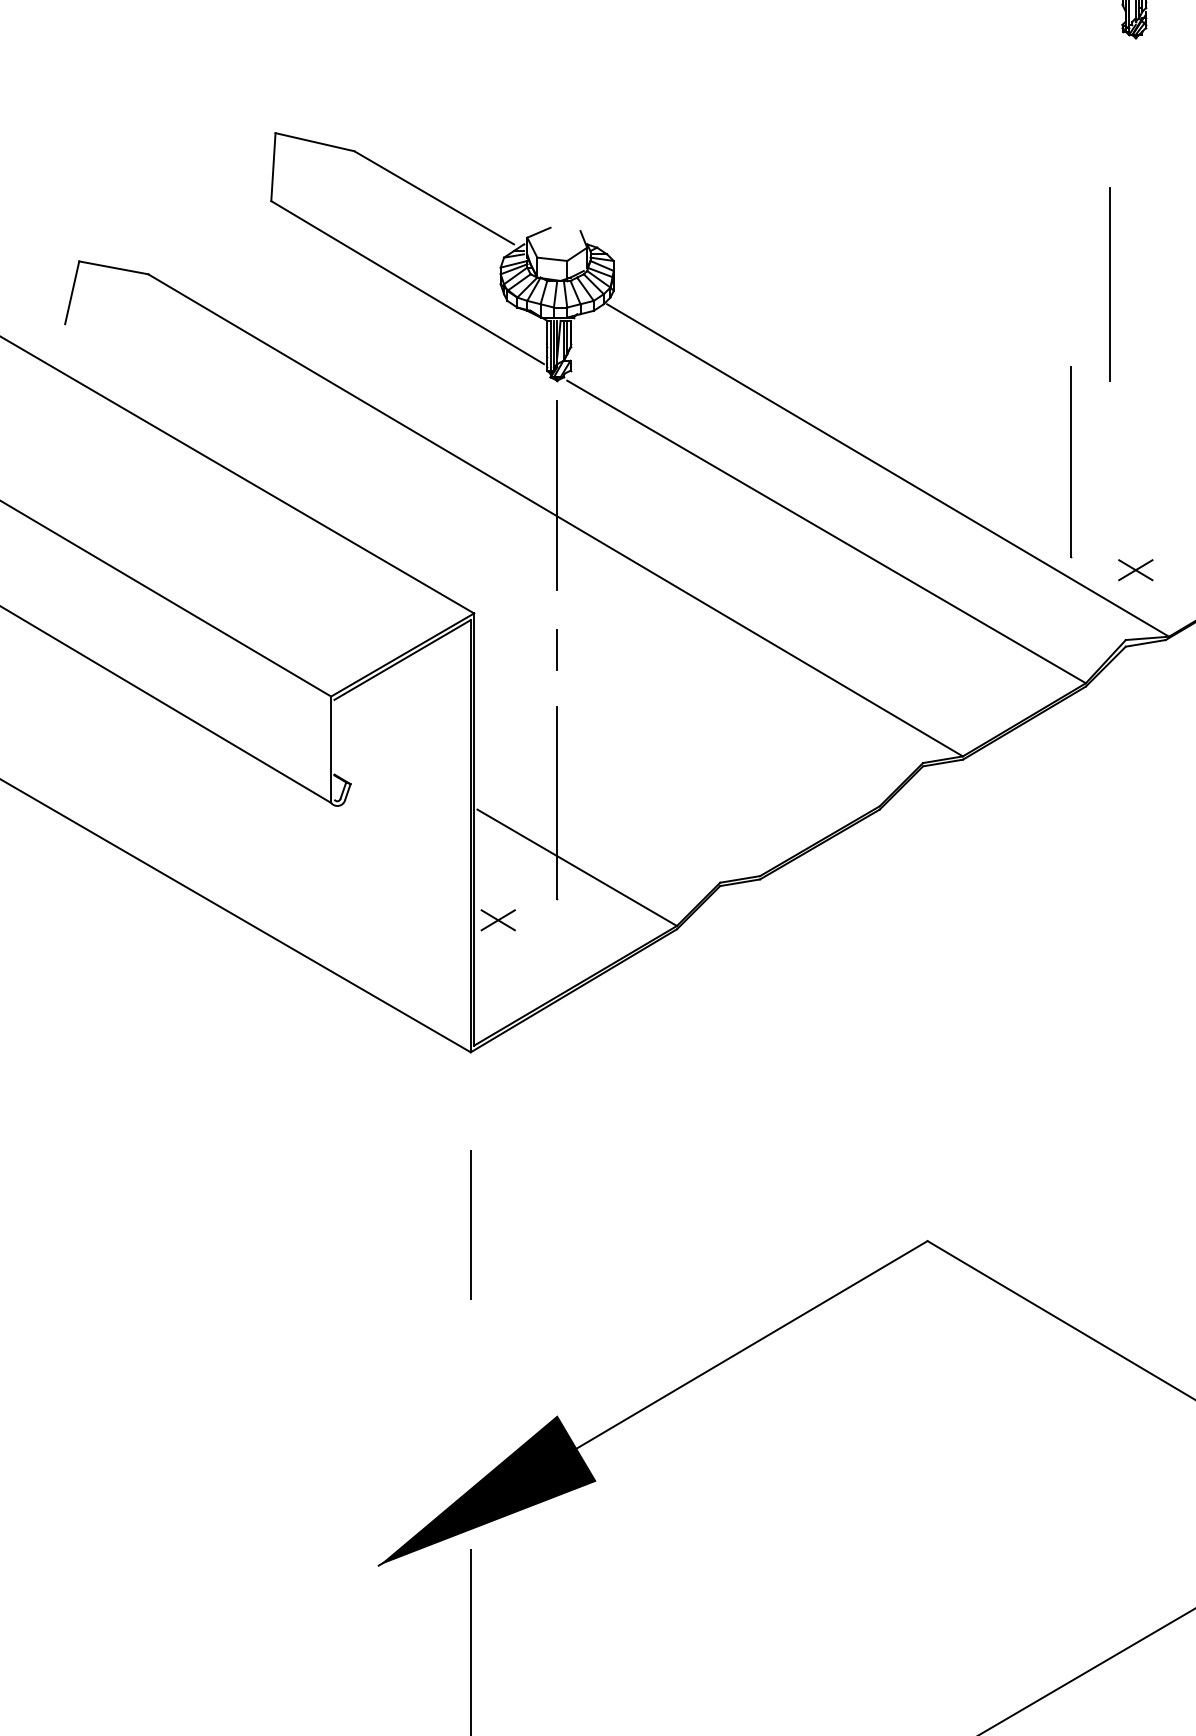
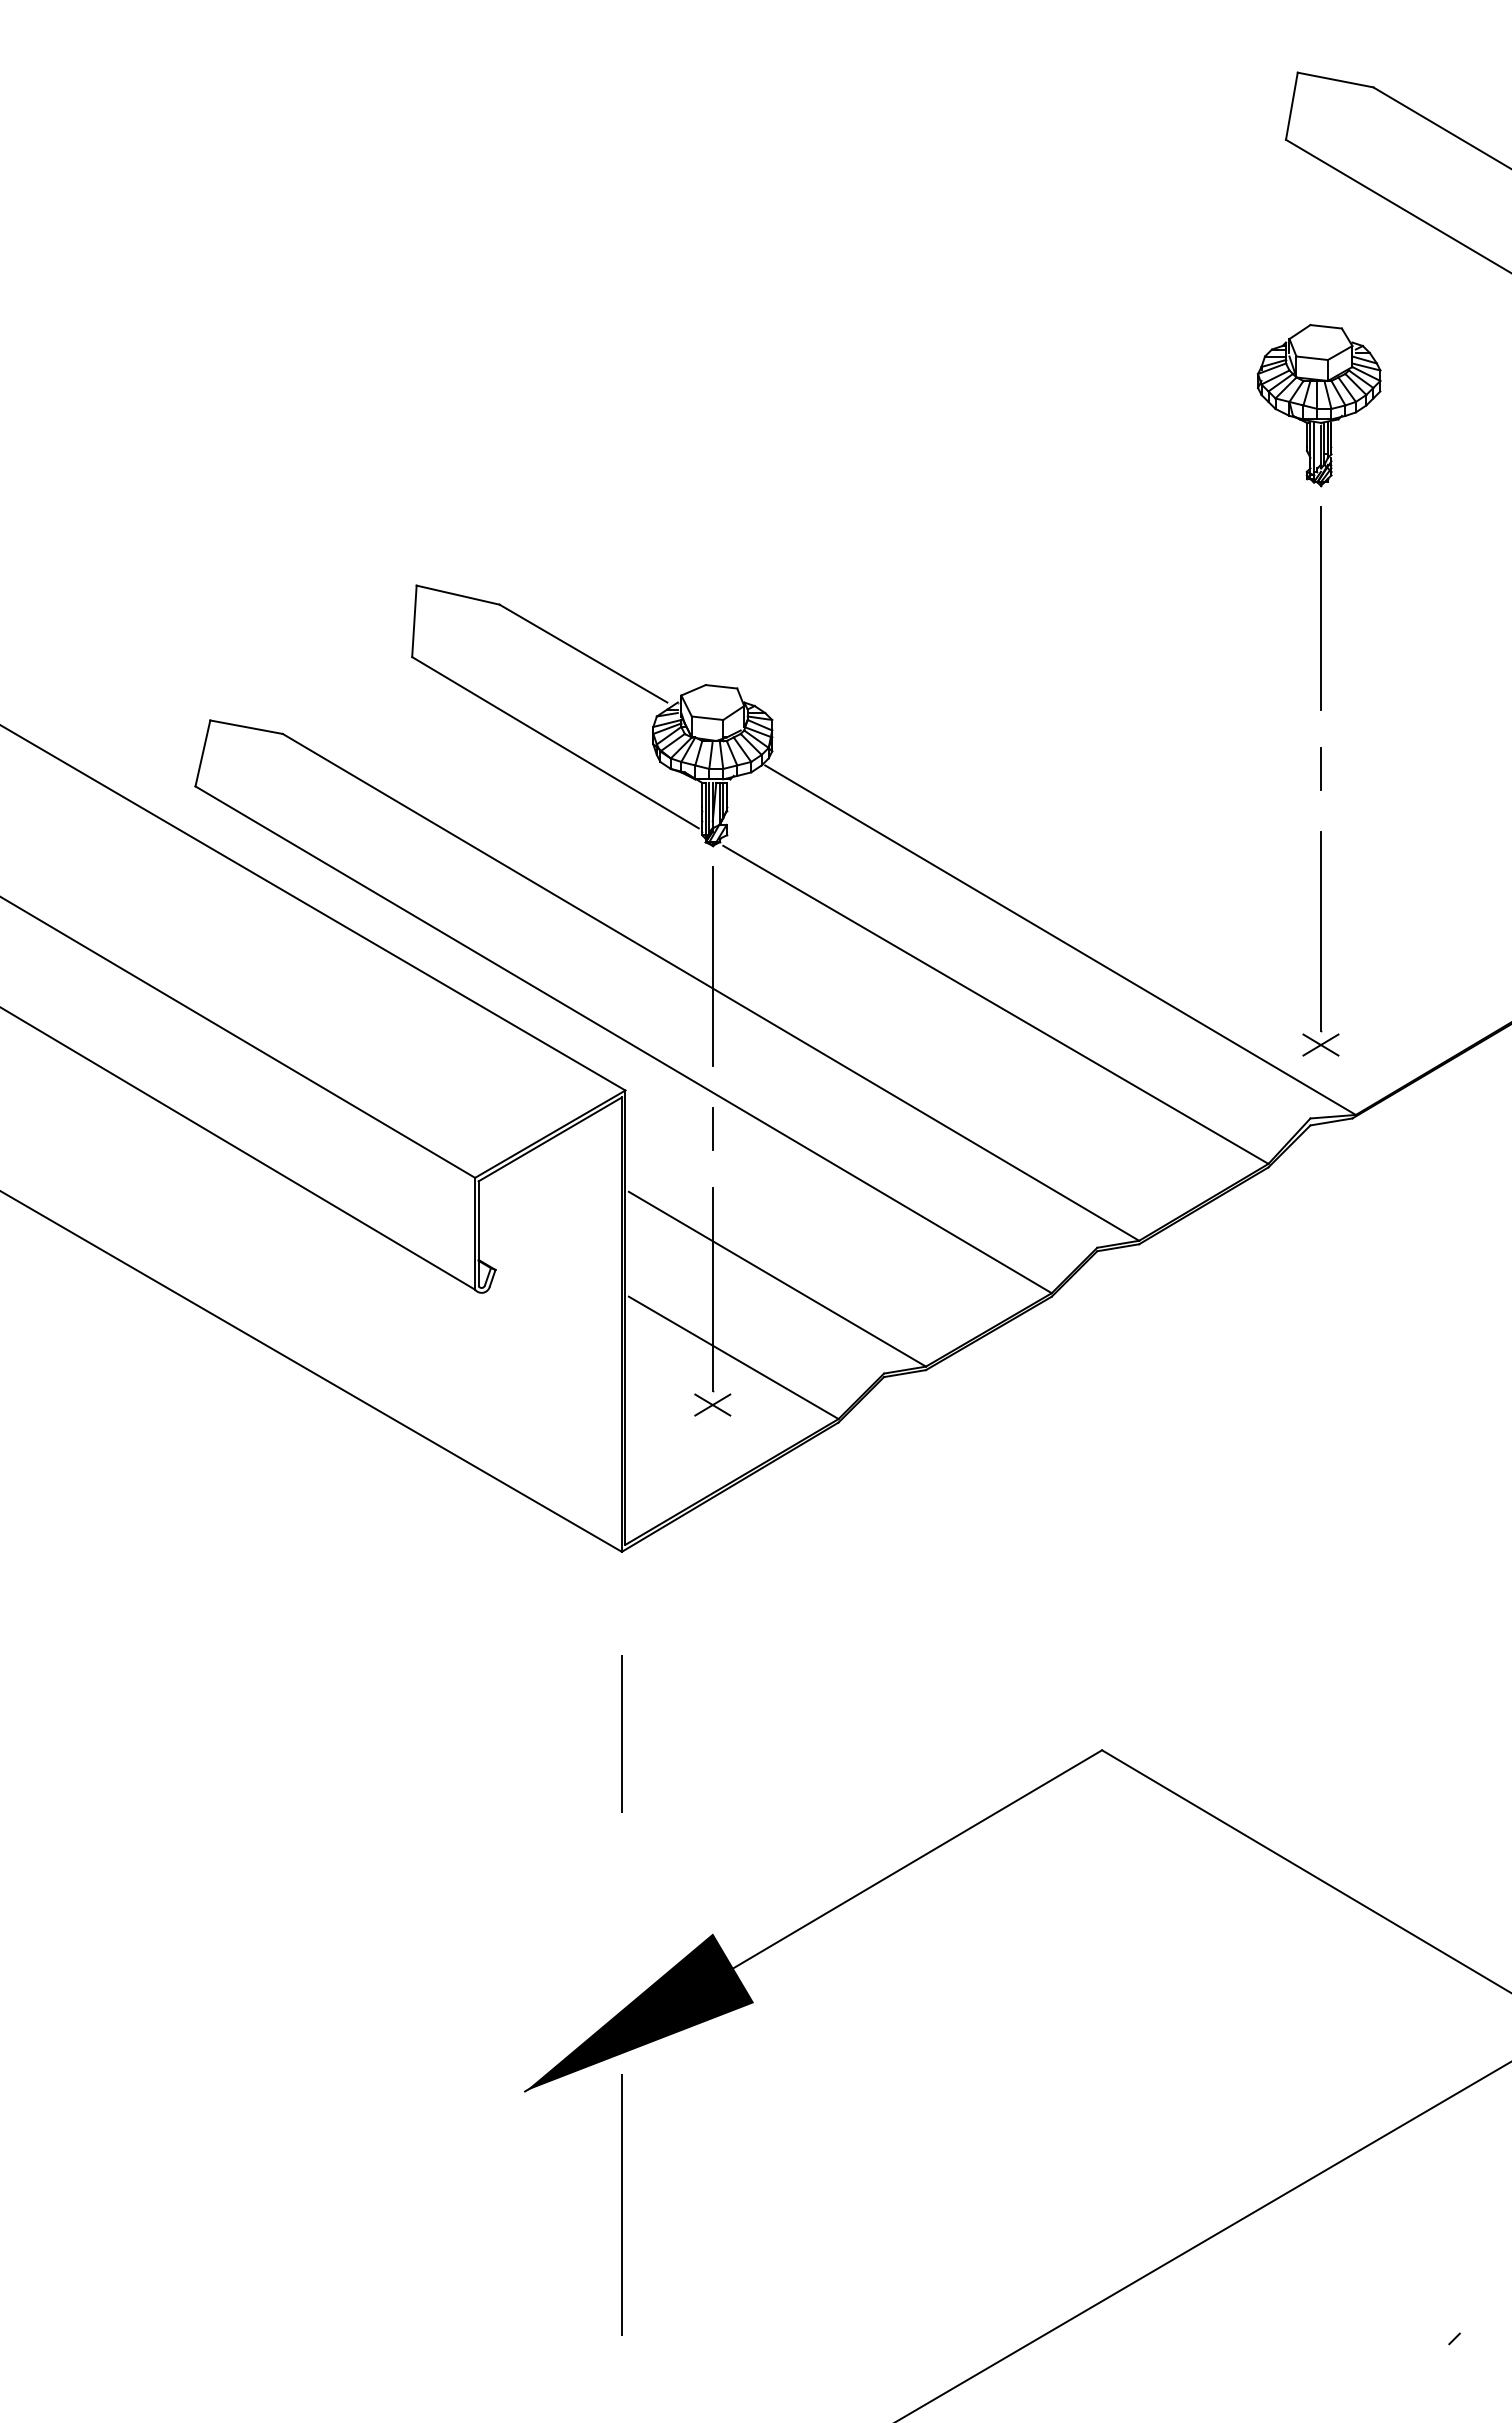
line: (565, 229) -> (721, 686), added
line: (1109, 285) -> (1320, 608), moved
line: (1135, 307) -> (1320, 768), added
line: (1071, 462) -> (1321, 931), moved
line: (472, 564) -> (623, 1039), added
line: (334, 749) -> (478, 1233), added
line: (618, 792) -> (777, 1278), added
part: (498, 919) -> (712, 1404), moved

